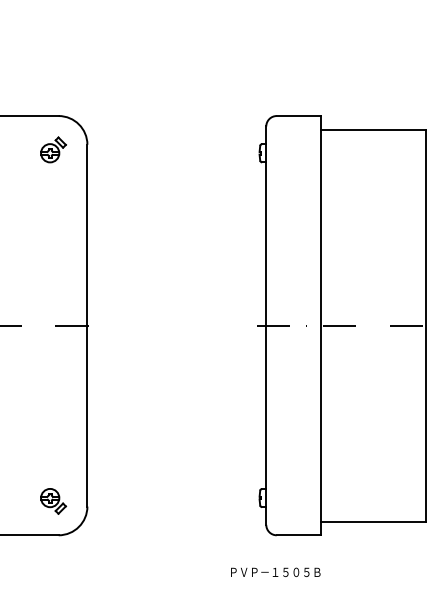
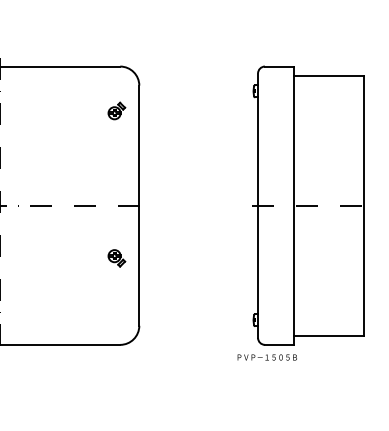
part: (53, 149) -> (116, 110), moved
part: (53, 501) -> (116, 258), moved
text: (274, 572) -> (266, 357), moved

